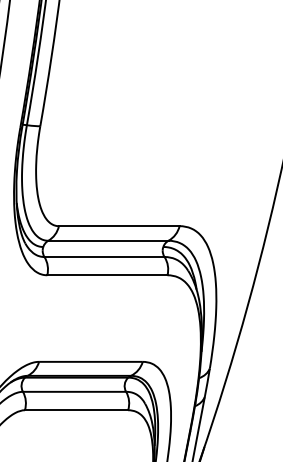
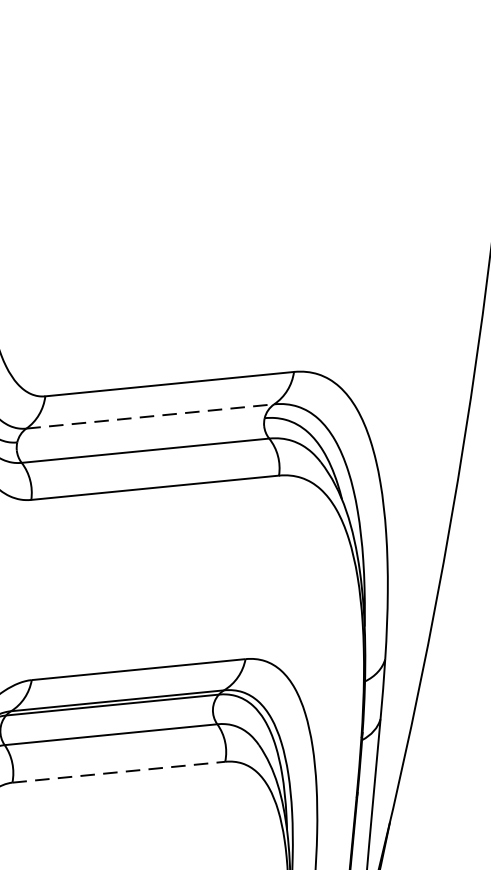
line: (108, 240) -> (150, 415), solid -> dashed
line: (76, 410) -> (118, 772), solid -> dashed

